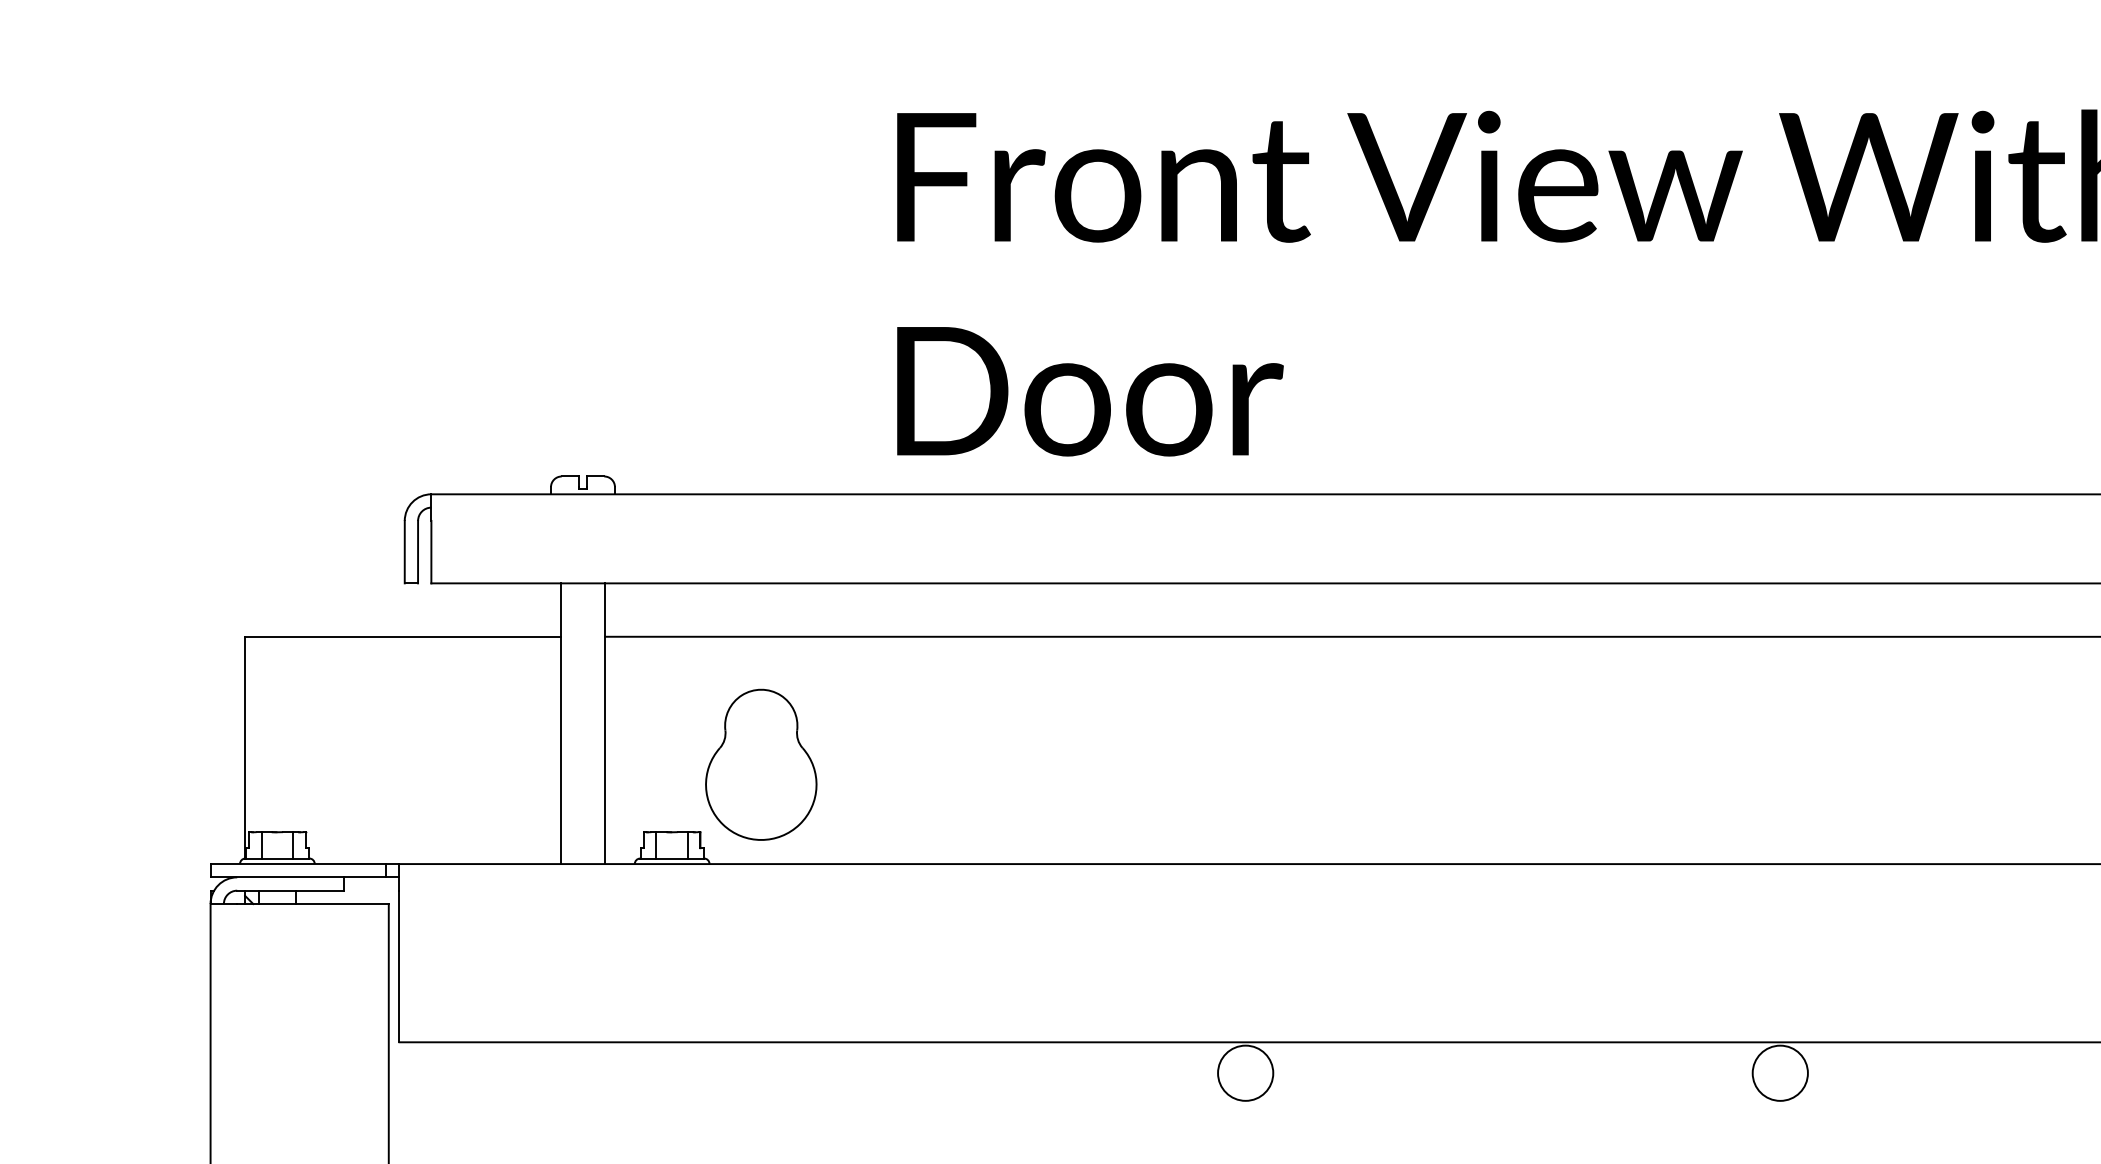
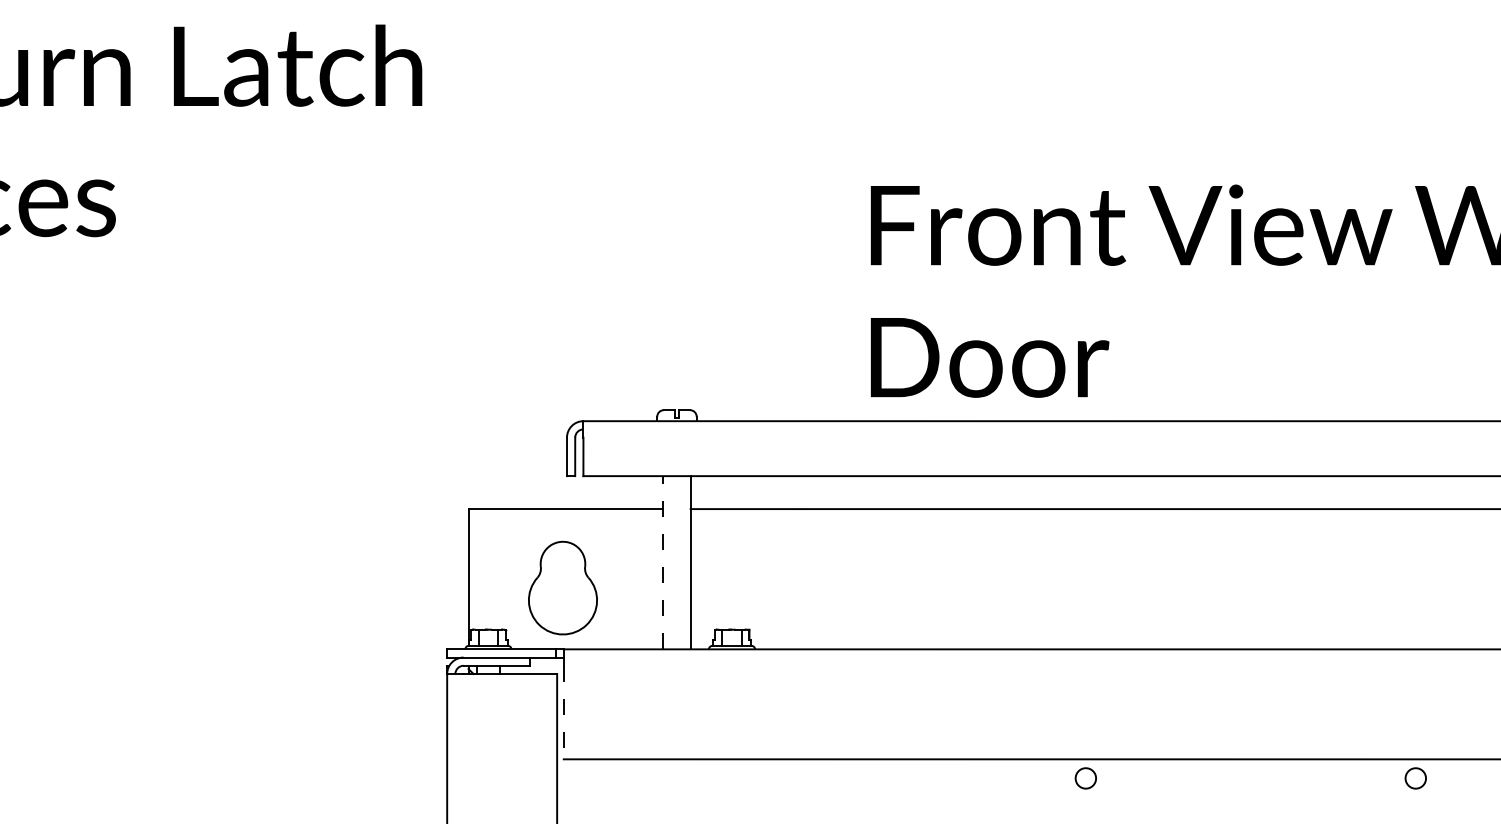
line: (561, 723) -> (663, 562), solid -> dashed
part: (760, 763) -> (562, 587), moved
line: (399, 966) -> (563, 712), solid -> dashed
circle: (1245, 1073) -> (1085, 778), size x0.6
circle: (1779, 1073) -> (1415, 778), size x0.6

